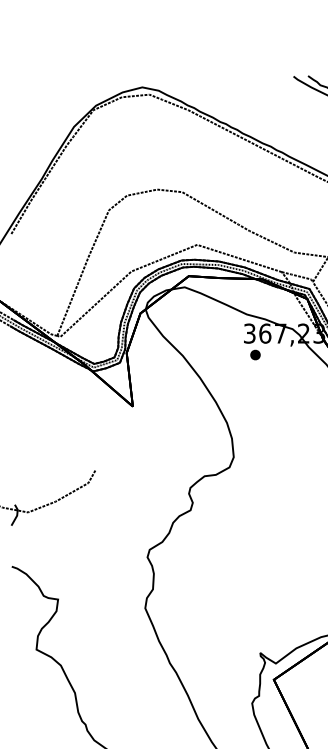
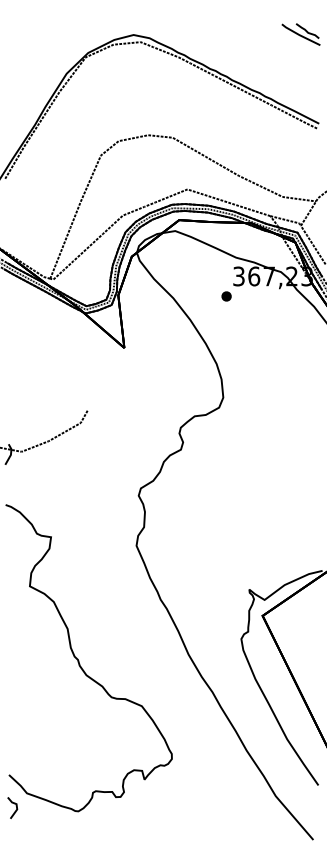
part: (255, 355) -> (226, 296), moved

